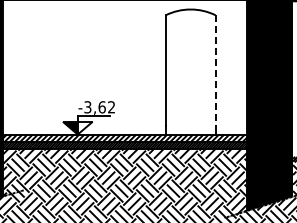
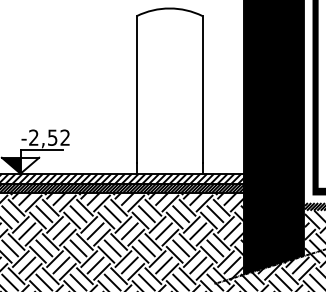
line: (215, 71) -> (202, 90), dashed -> solid
text: (94, 107) -> (42, 137), -3,62 -> -2,52

